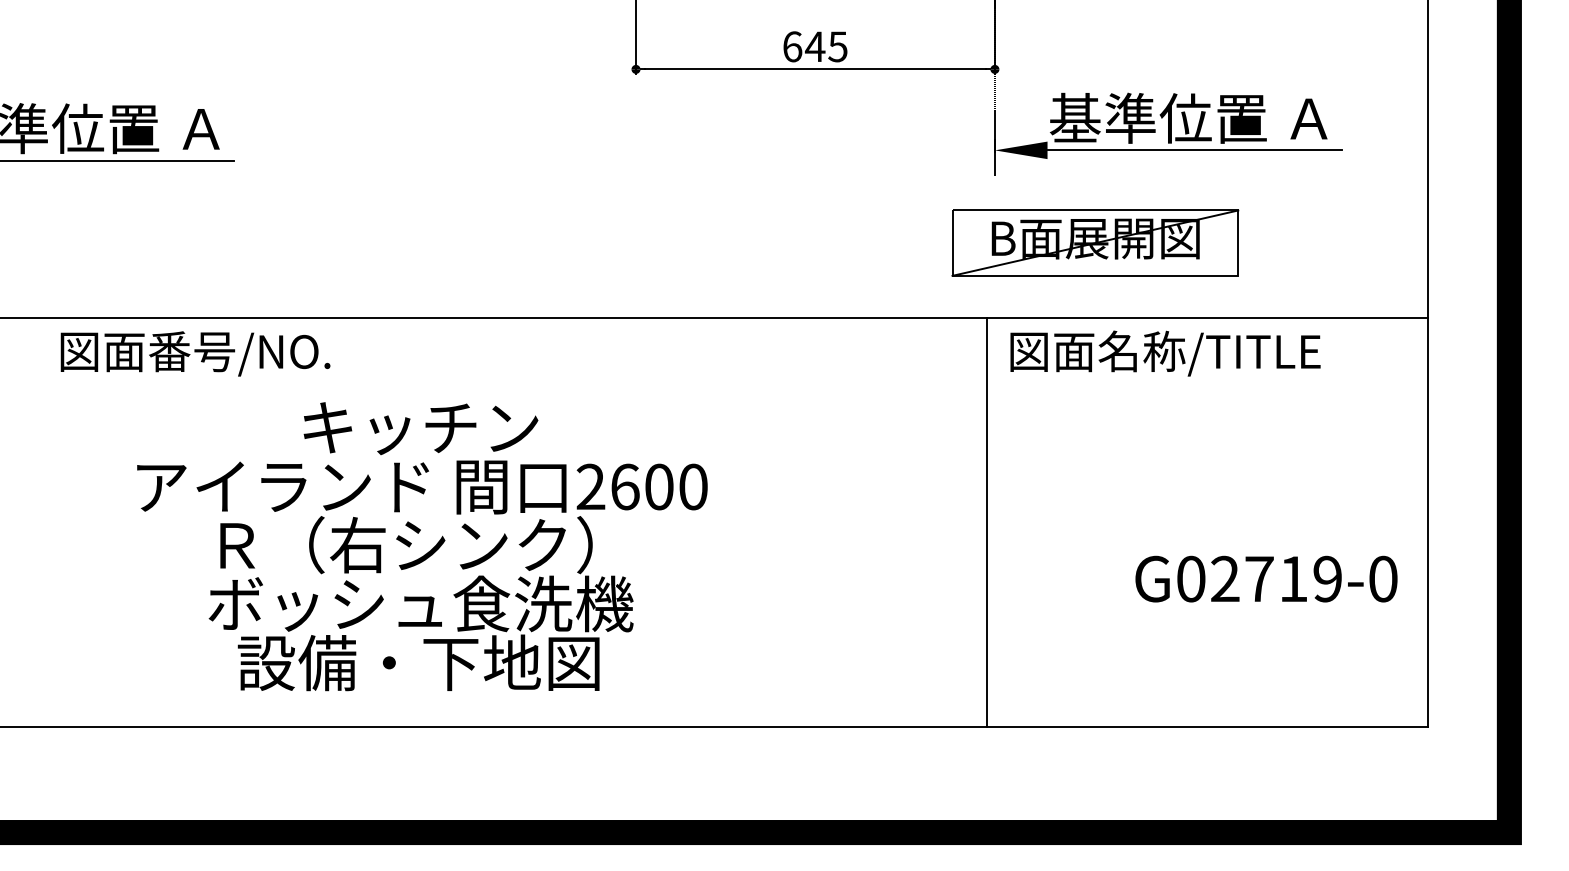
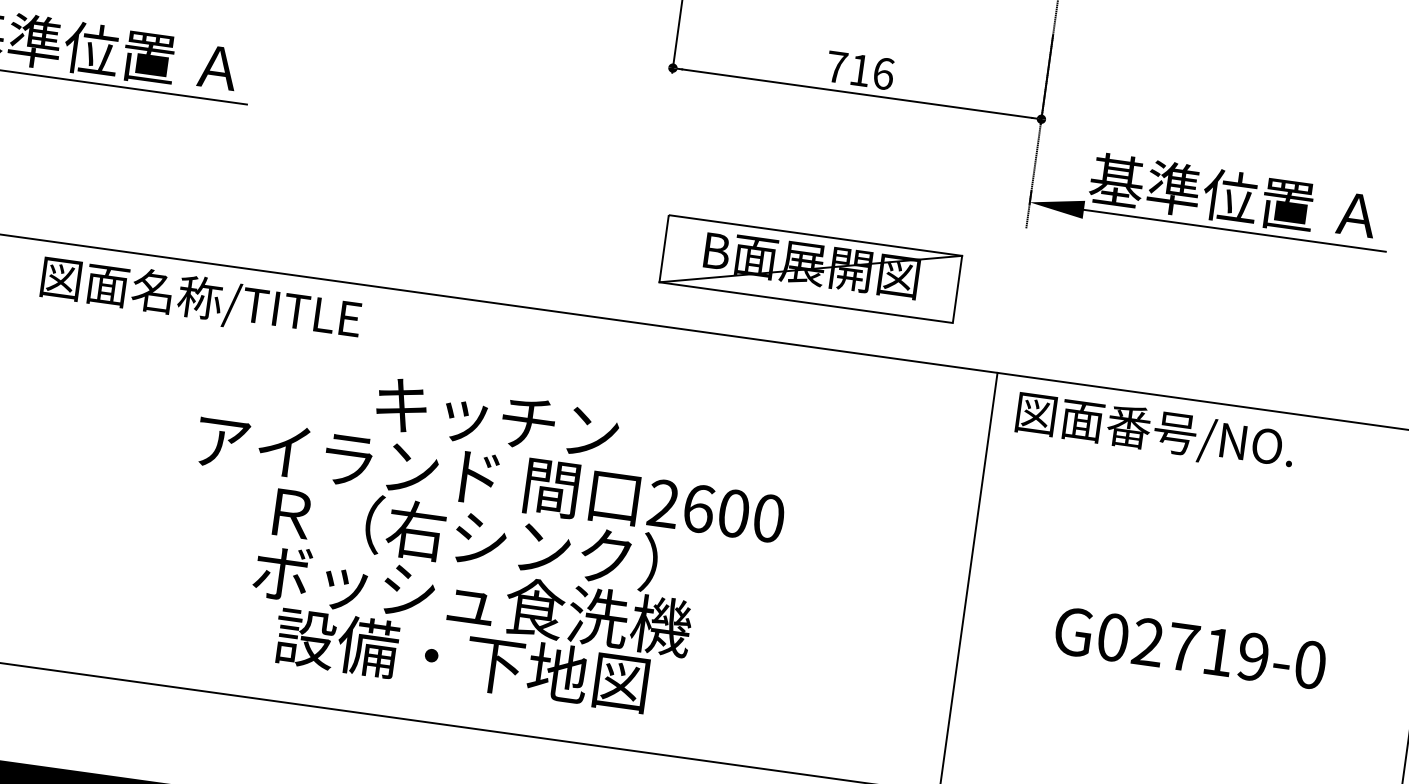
text: (815, 46) -> (860, 70), 645 -> 716
part: (1095, 242) -> (811, 268), moved
text: (259, 351) -> (246, 304), 図面番号/NO. -> 図面名称/TITLE
text: (1209, 351) -> (1221, 439), 図面名称/TITLE -> 図面番号/NO.
text: (422, 546) -> (482, 540), moved
text: (1266, 578) -> (1190, 647), moved

